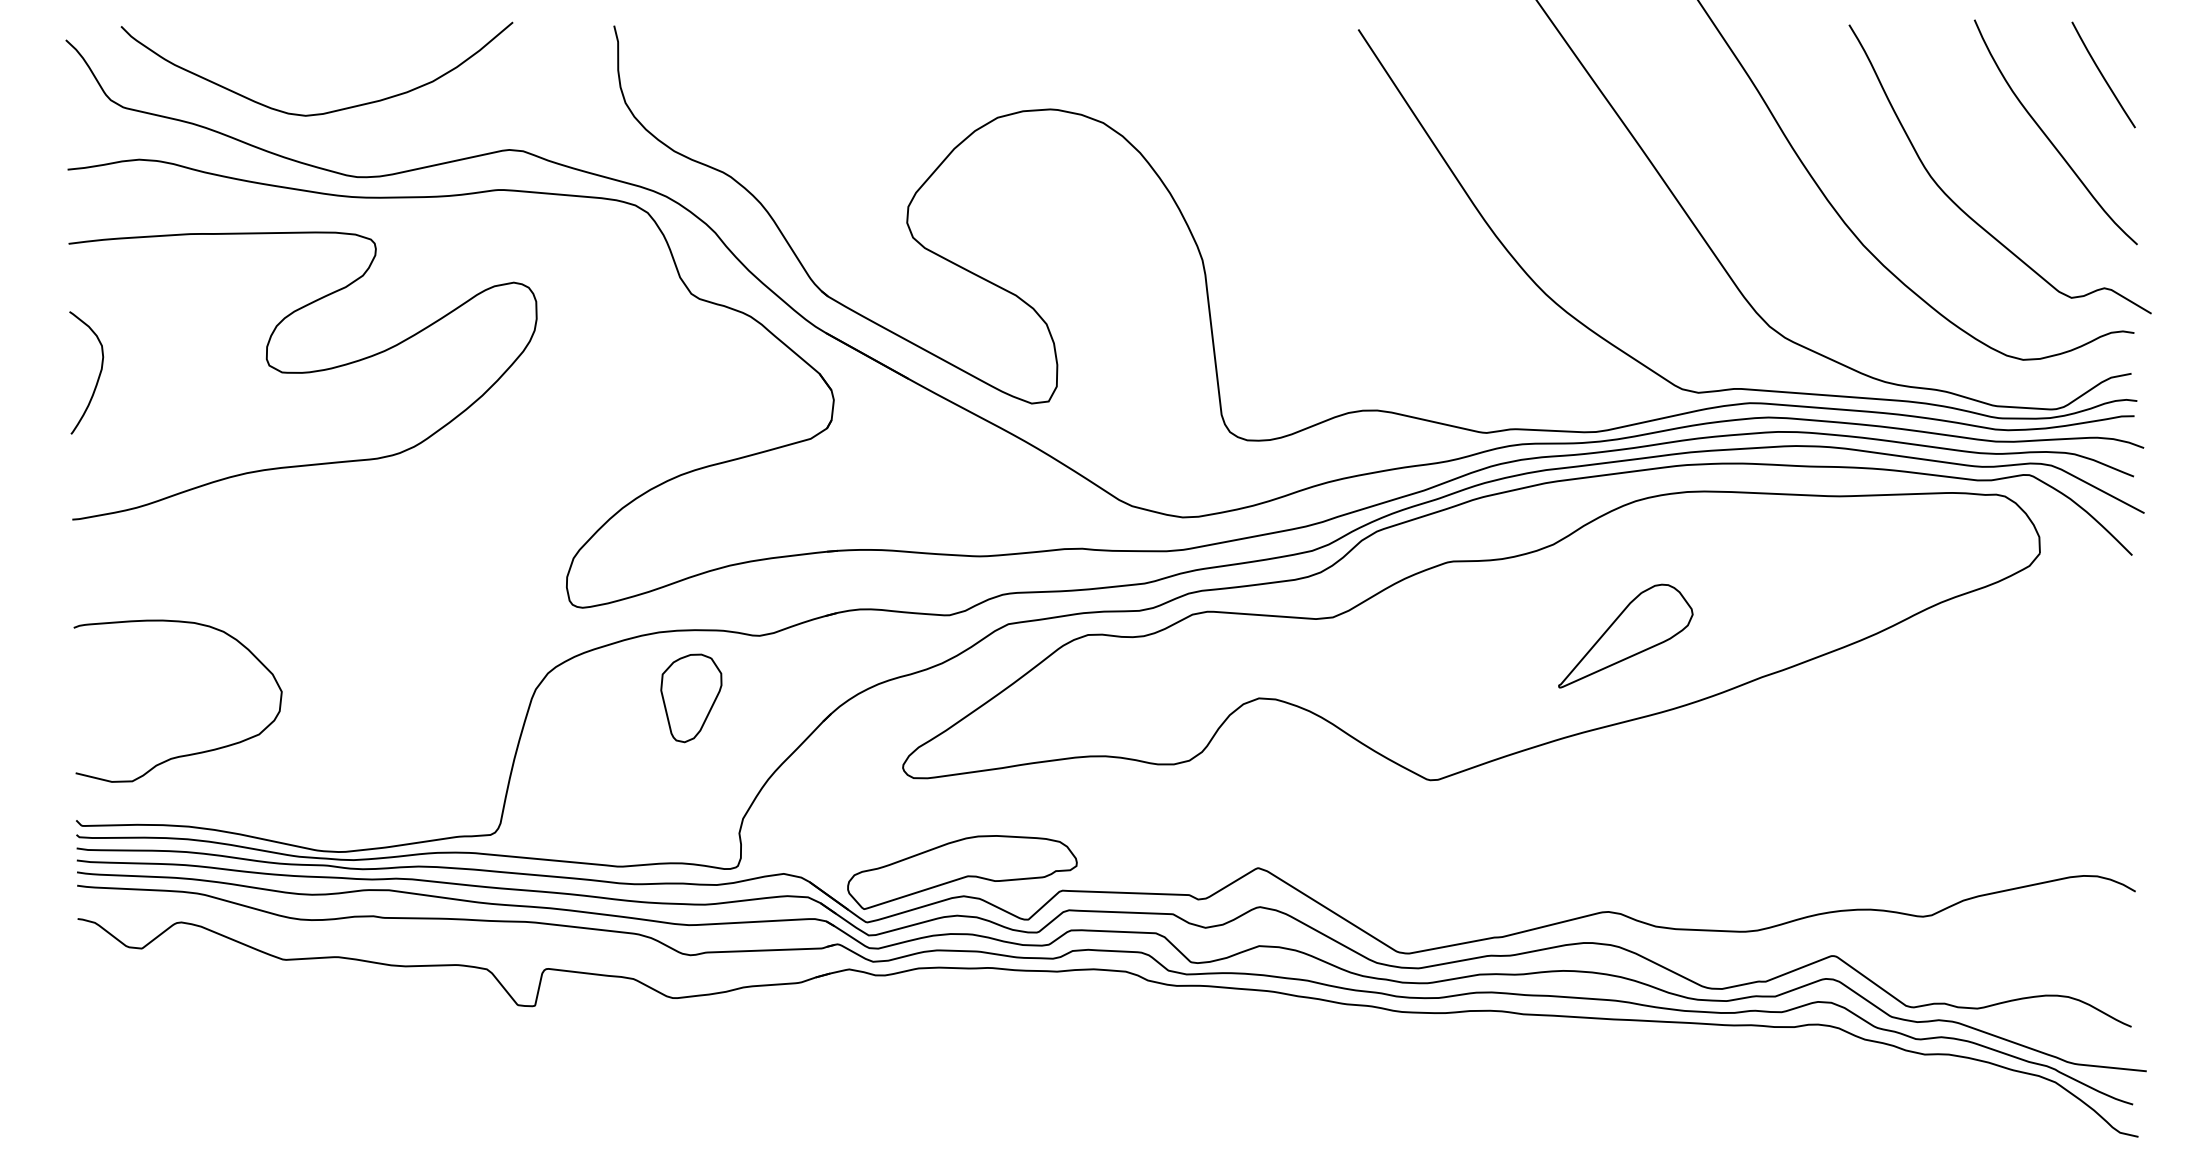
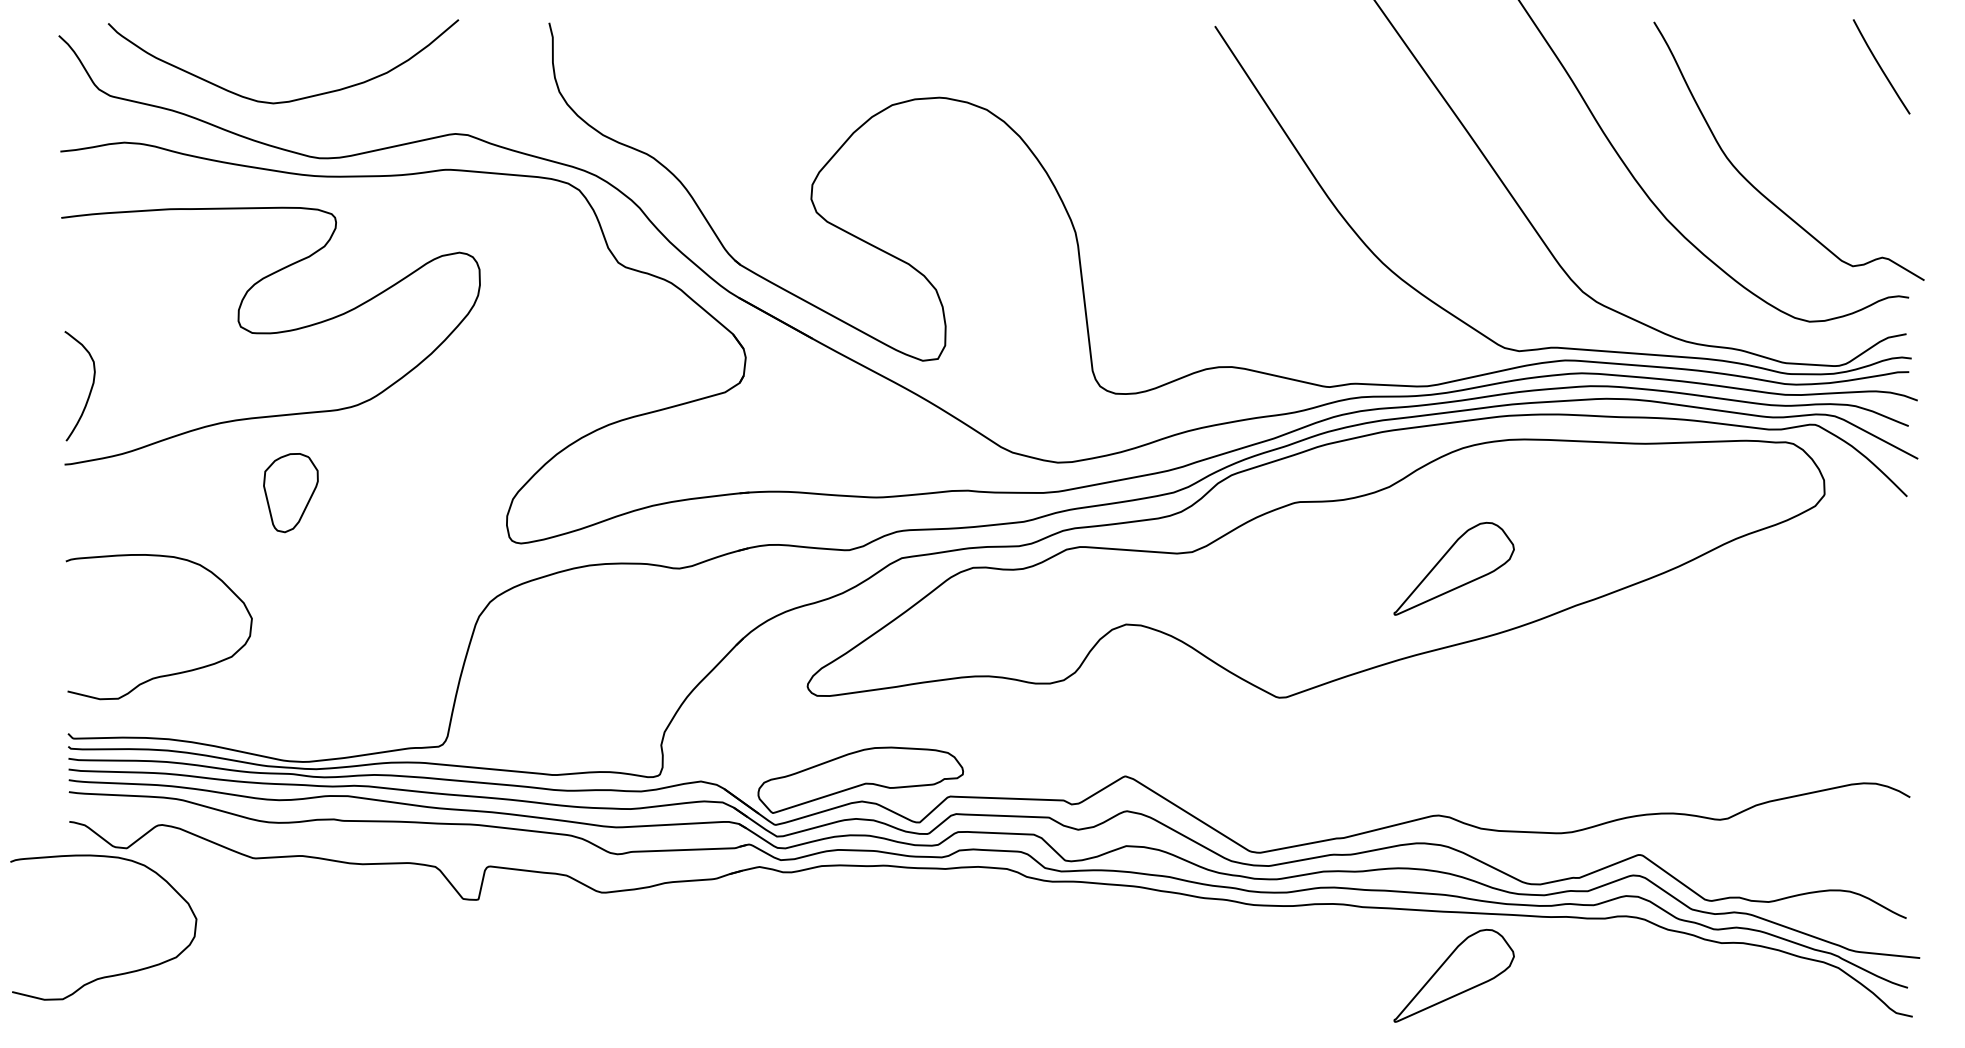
curve: (2049, 138) -> (1833, 123), removed
curve: (98, 375) -> (90, 388), moved
part: (691, 698) -> (291, 493), moved
curve: (128, 1089) -> (114, 974), added
part: (1625, 1090) -> (1453, 975), added

